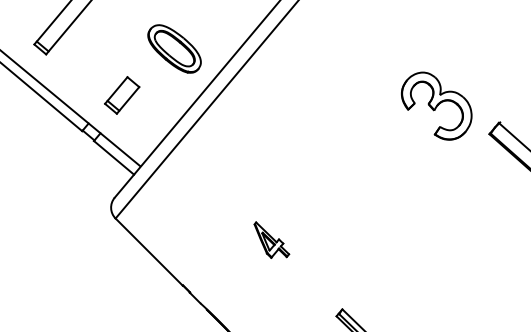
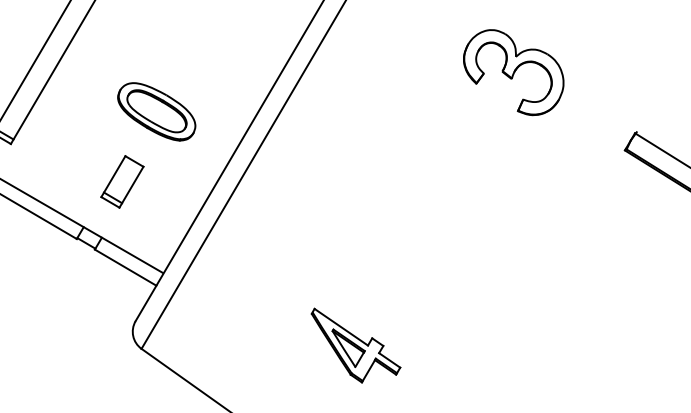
part: (174, 48) -> (156, 111), moved
part: (436, 105) -> (513, 71), moved
part: (271, 239) -> (355, 341), size x1.67

